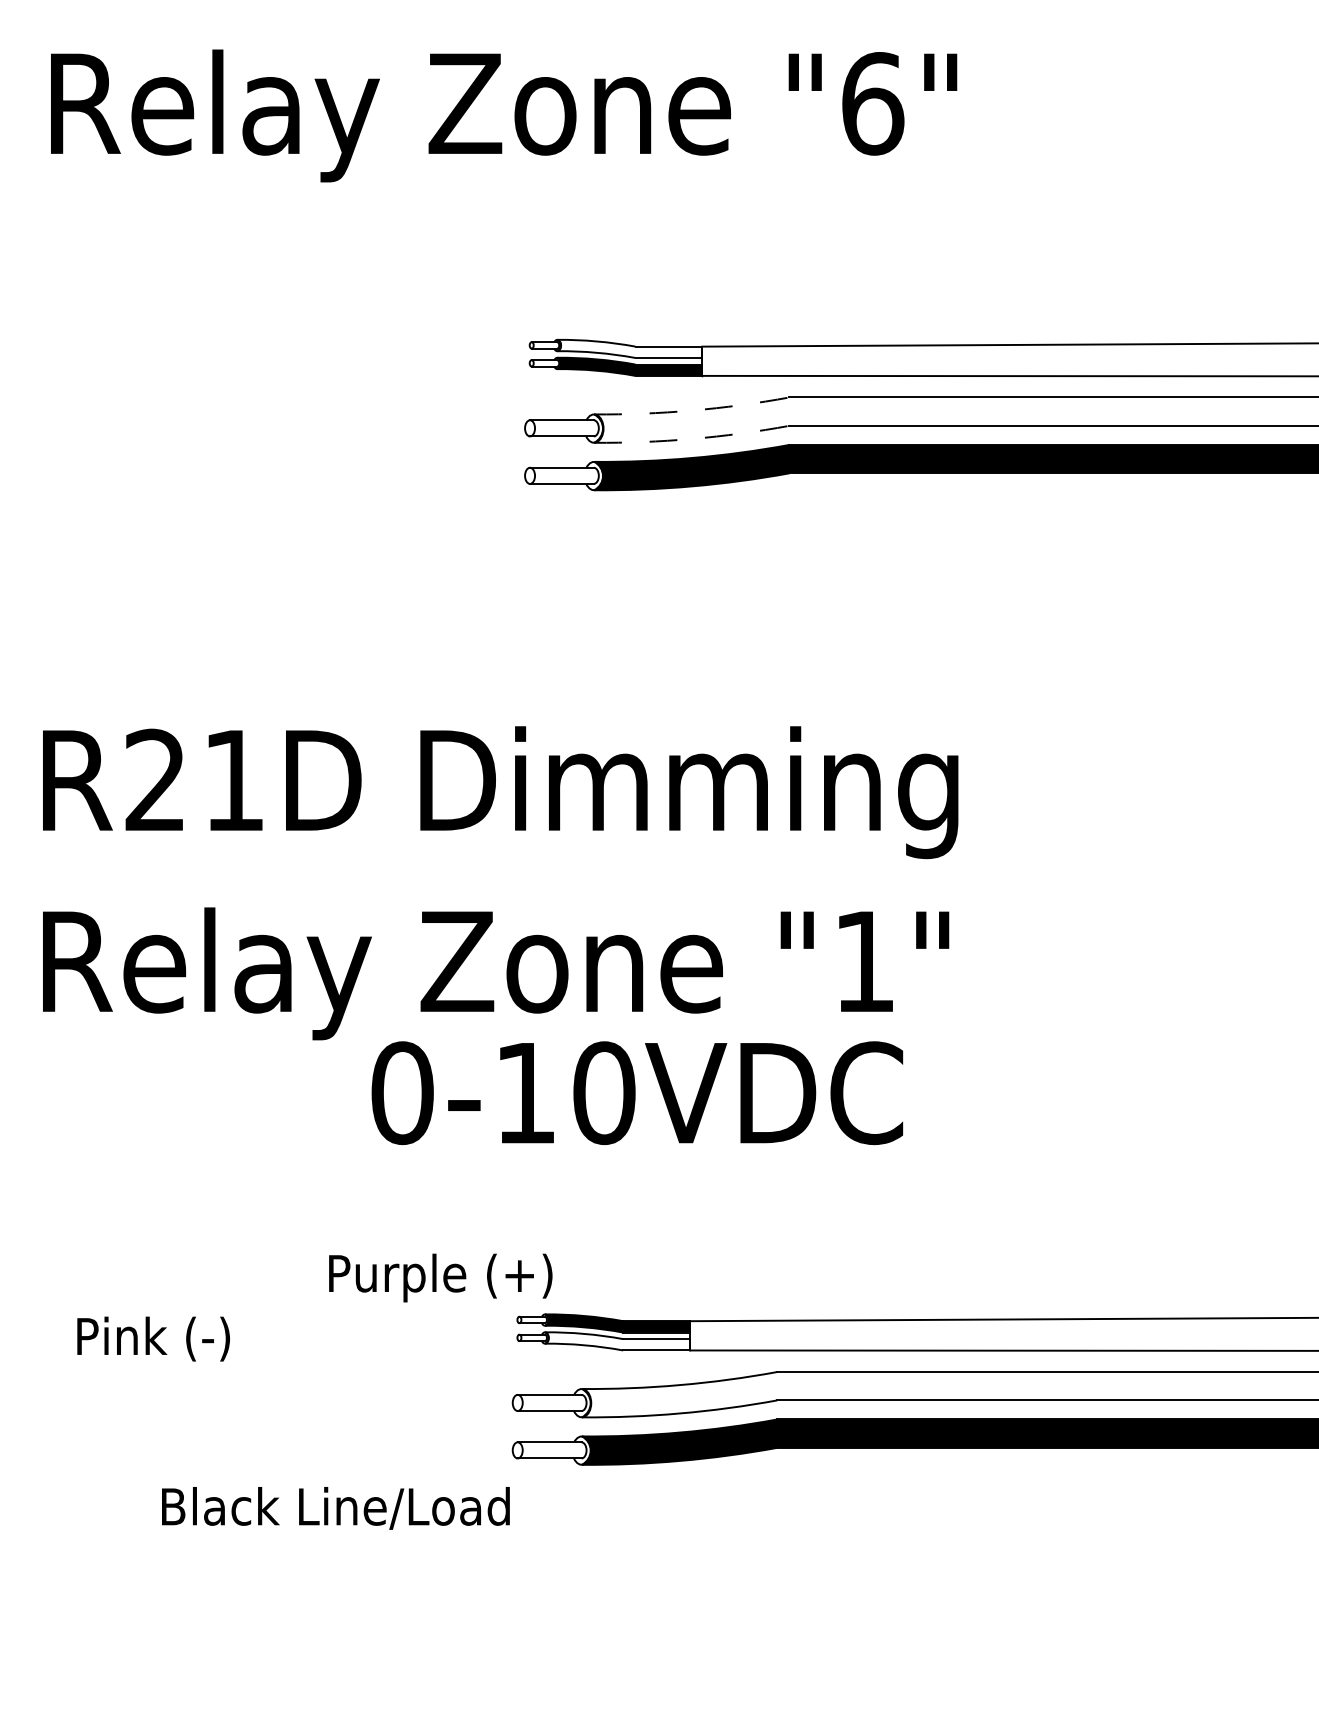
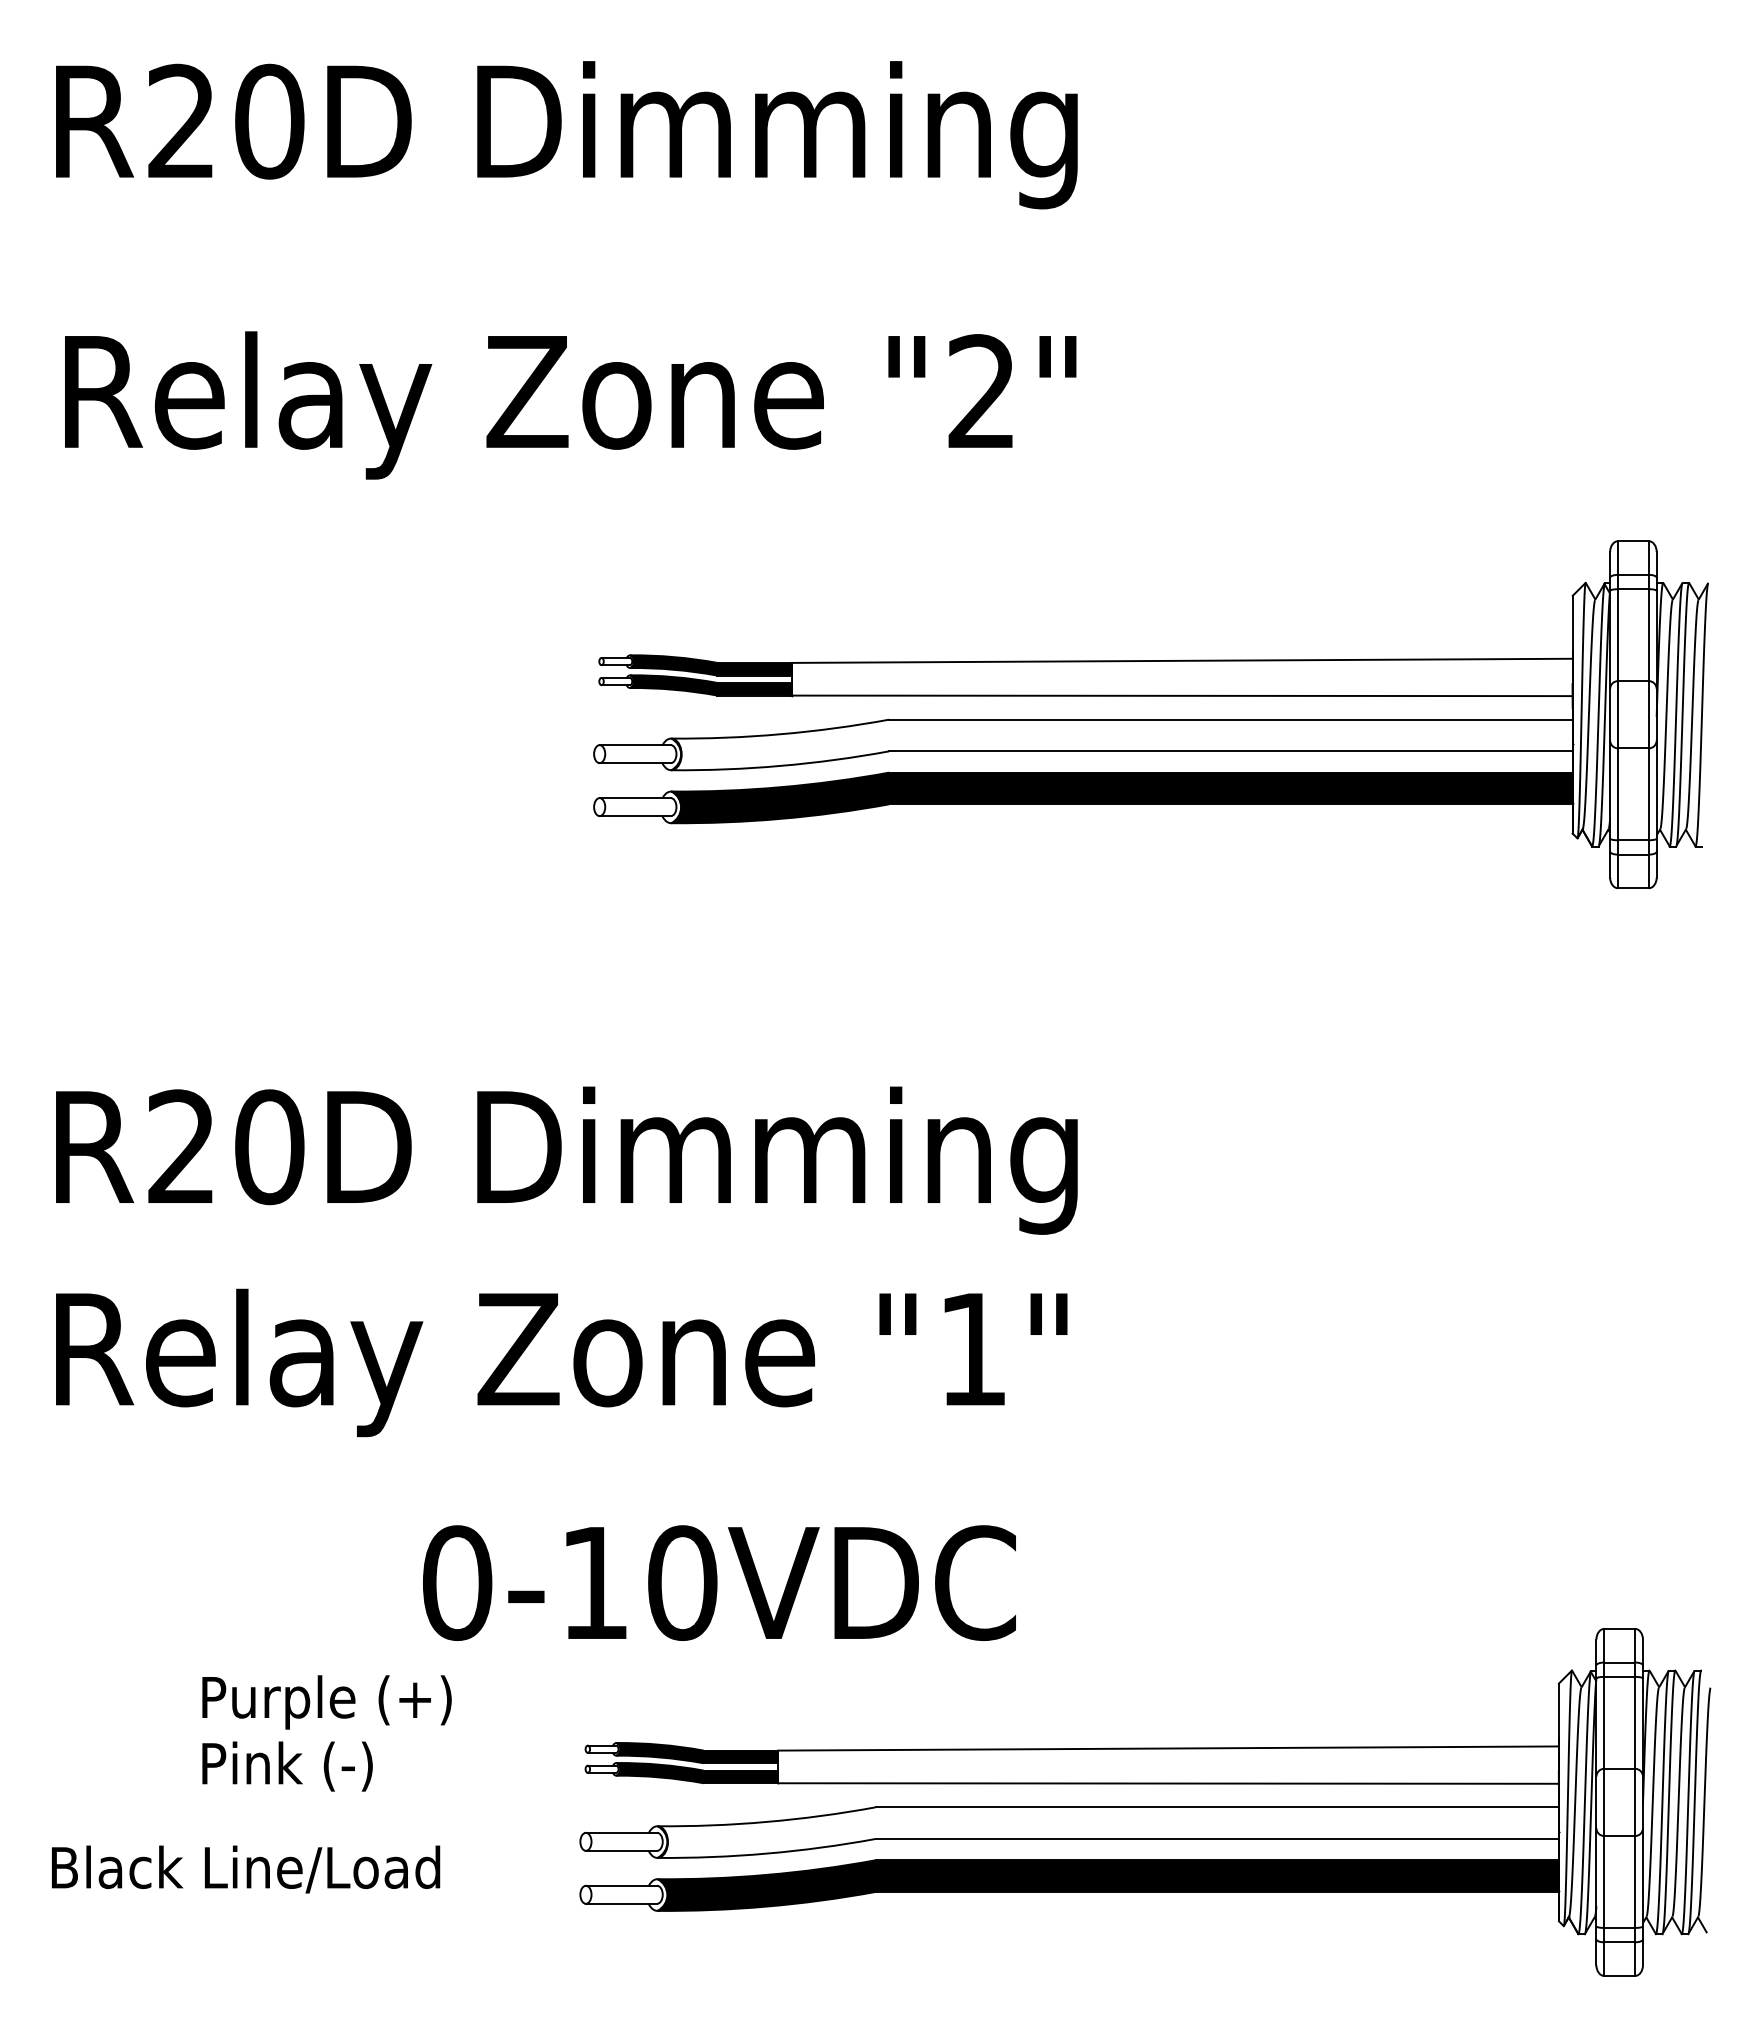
text: (873, 103) -> (982, 391), "6" -> "2"
fill: (629, 348) -> (710, 665), added
arc: (692, 410) -> (780, 734), dashed -> solid
arc: (692, 438) -> (780, 765), dashed -> solid
text: (234, 780) -> (269, 1147), R21D -> R20D
text: (637, 1092) -> (719, 1582), moved
text: (440, 1278) -> (326, 1702), moved
text: (153, 1339) -> (287, 1766), moved
fill: (617, 1341) -> (697, 1773), added
text: (336, 1508) -> (246, 1869), moved

